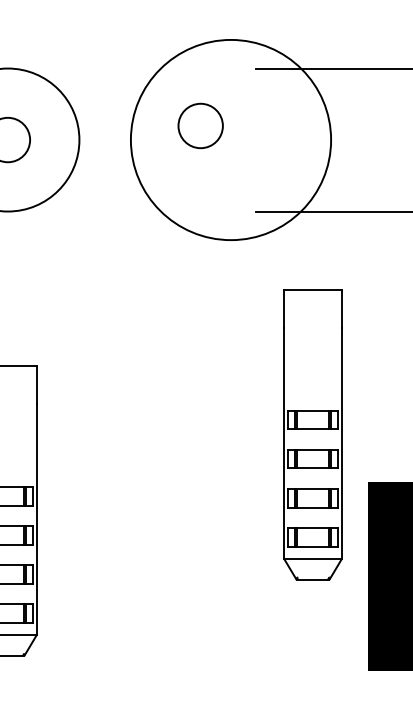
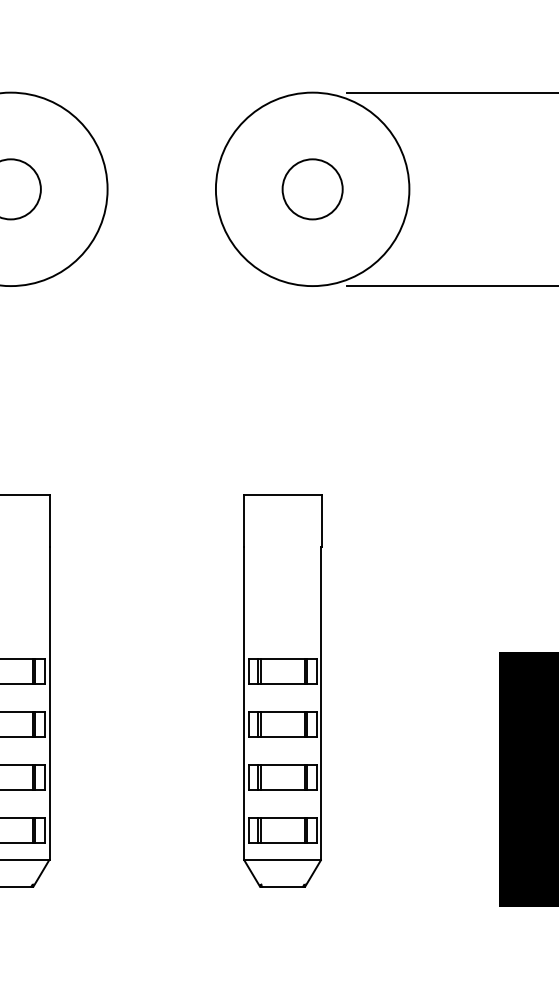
circle: (200, 126) -> (312, 189), moved
circle: (230, 140) -> (312, 189), size x0.71
part: (312, 434) -> (282, 690), moved

